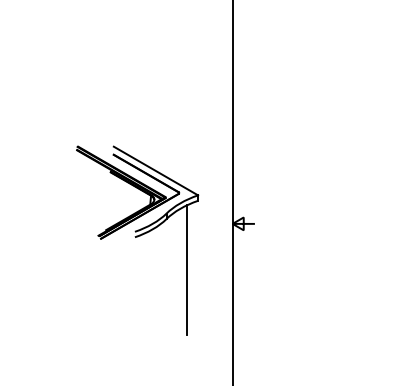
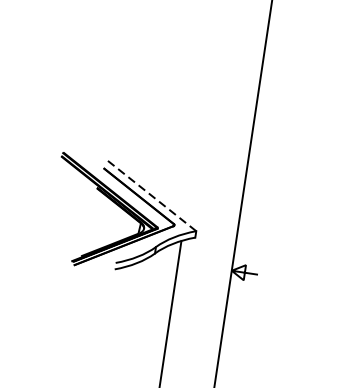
line: (155, 171) -> (150, 195), solid -> dashed

